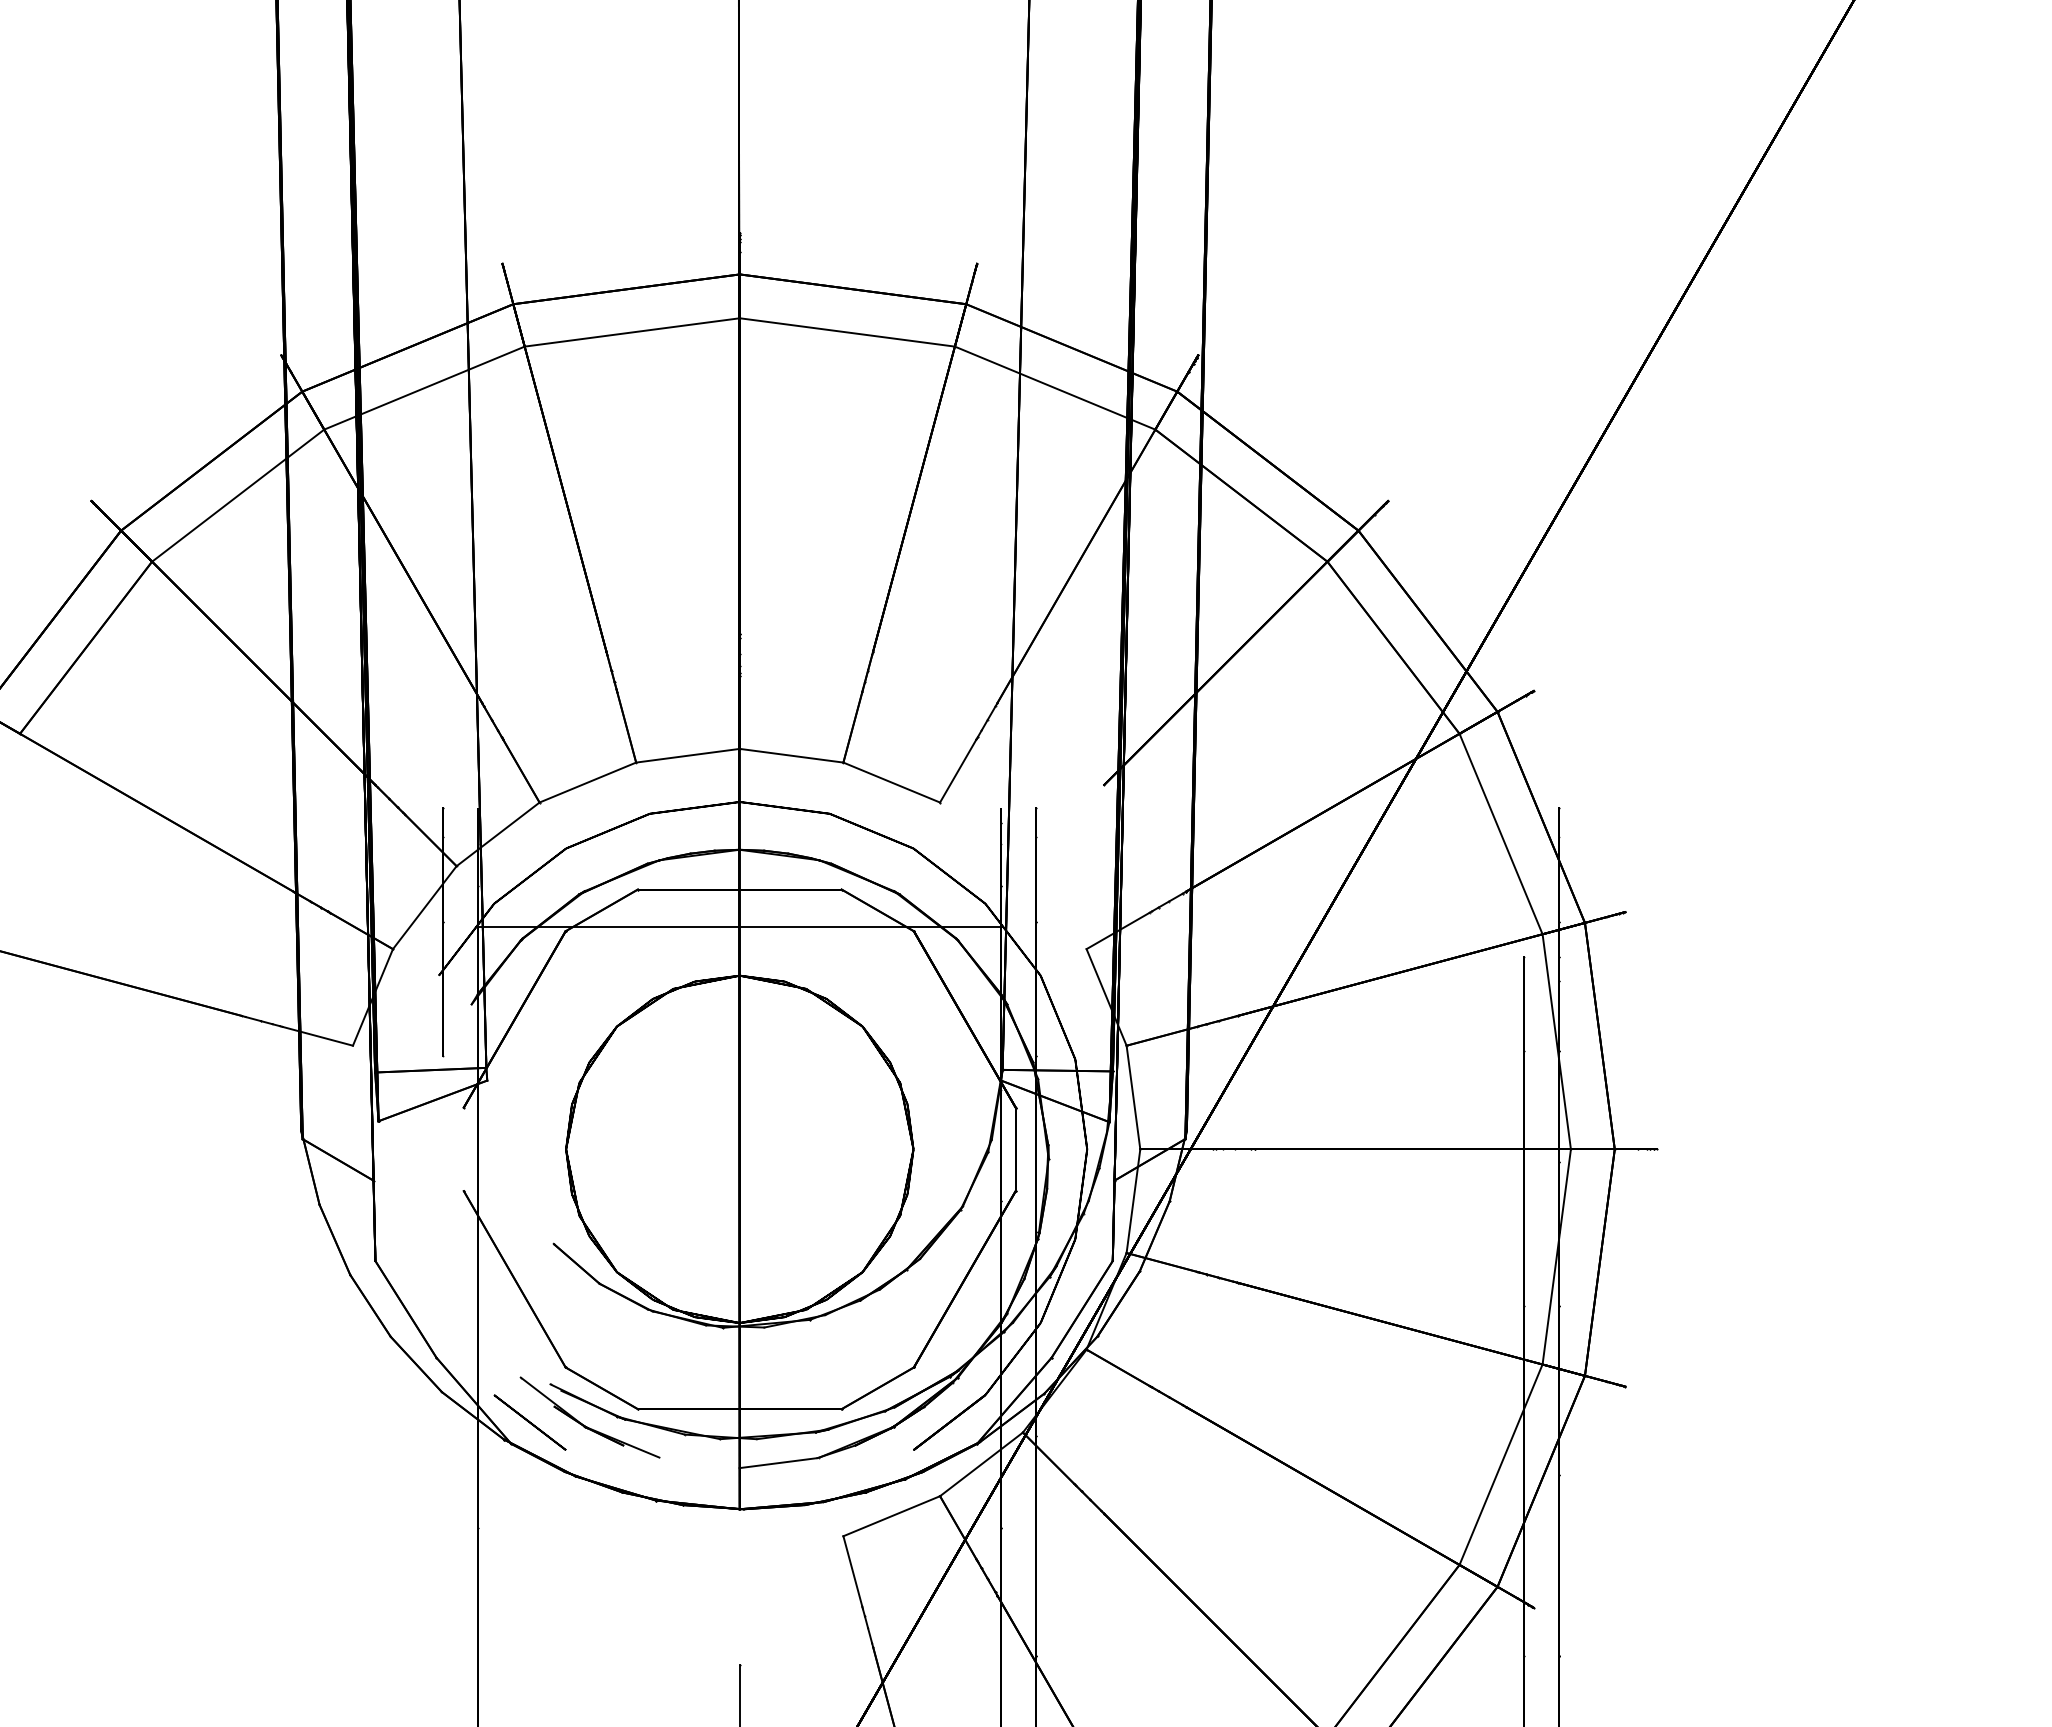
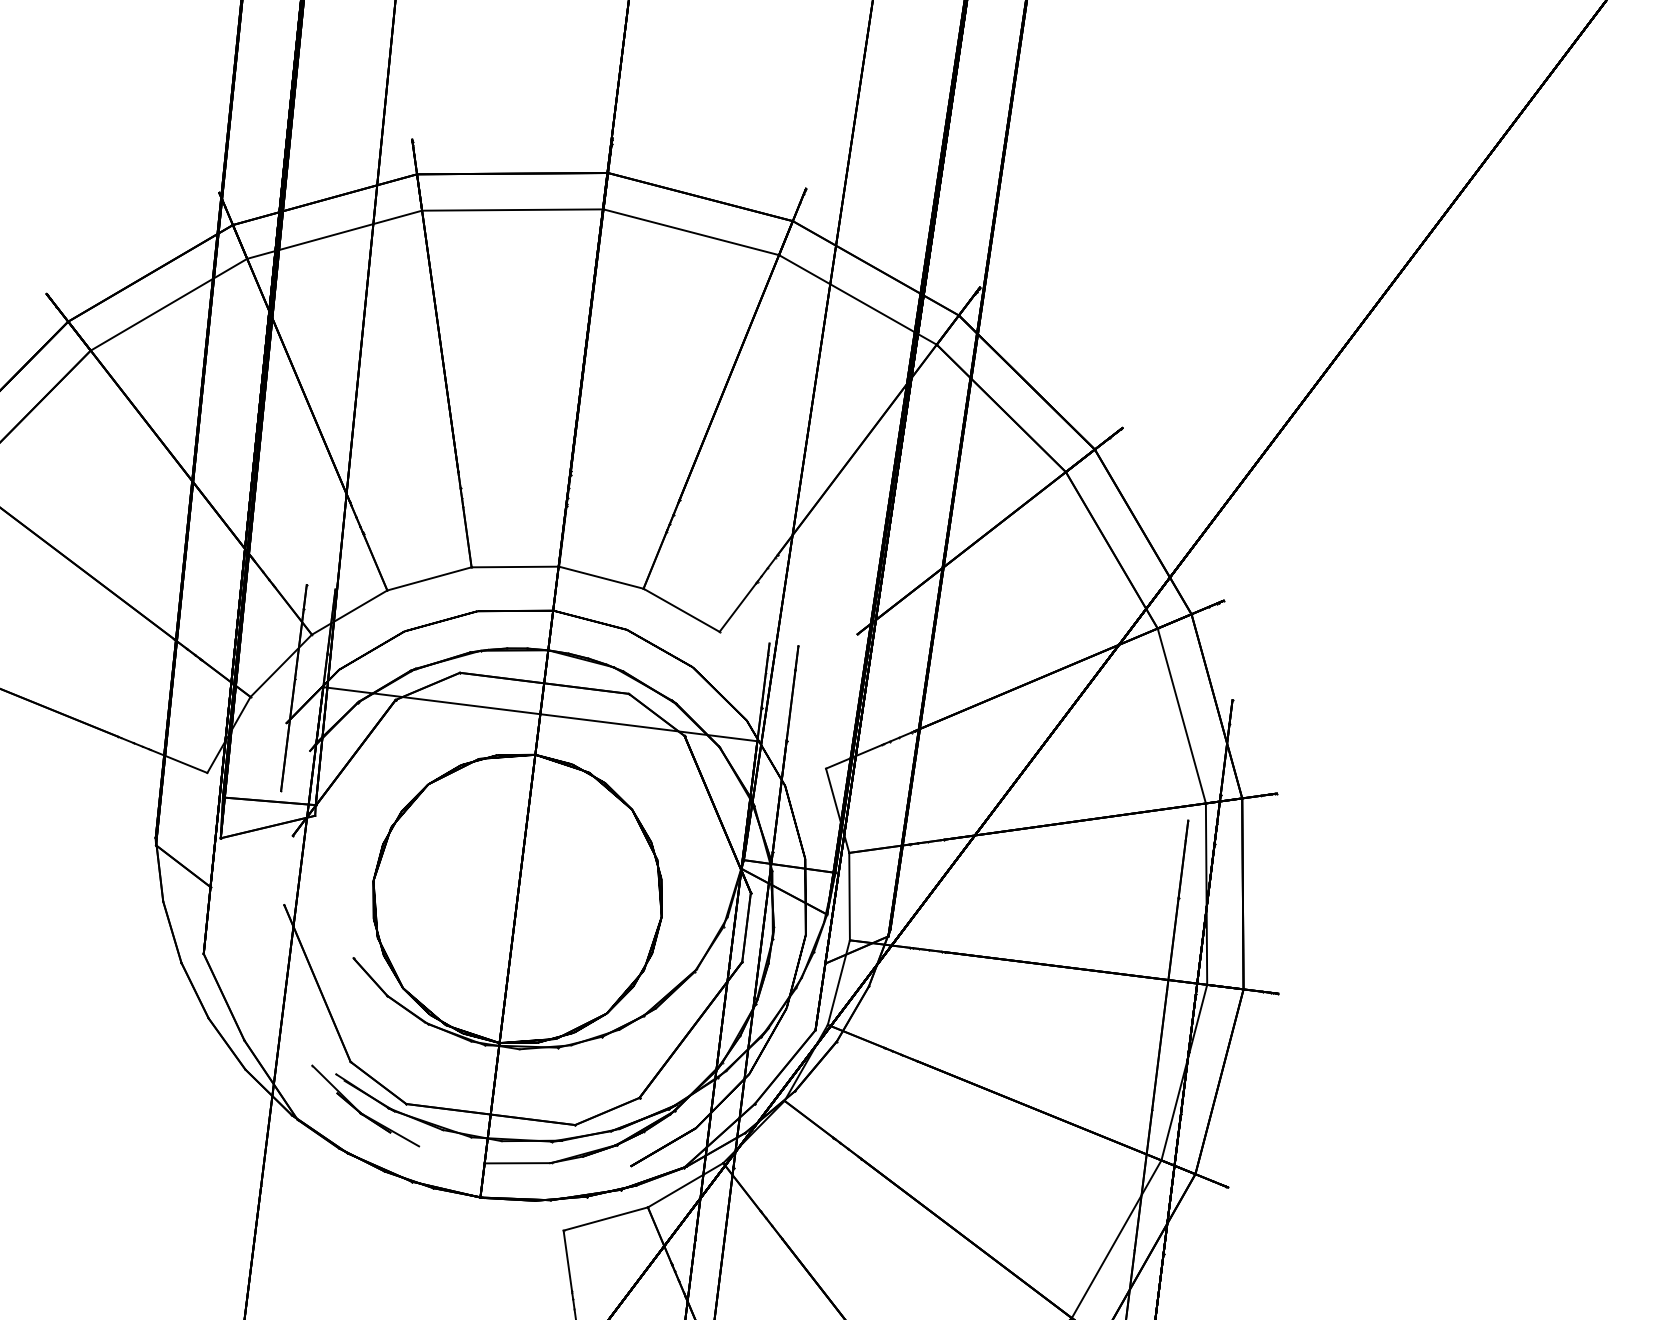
line: (529, 1422) -> (314, 1103), removed

